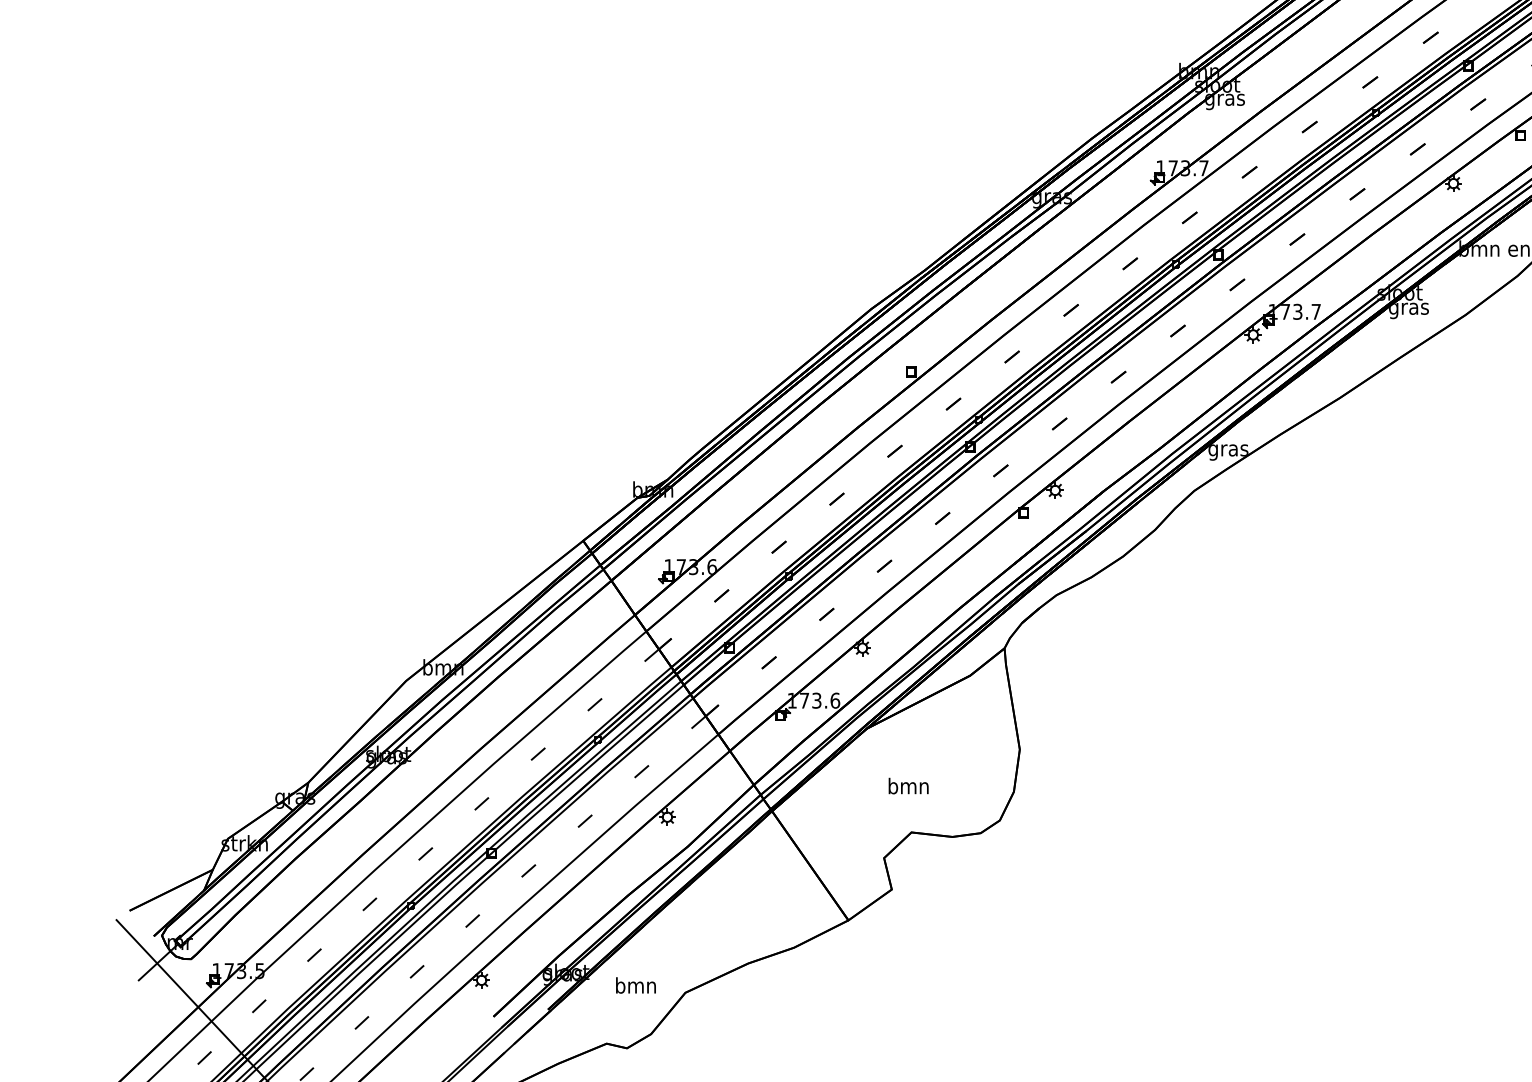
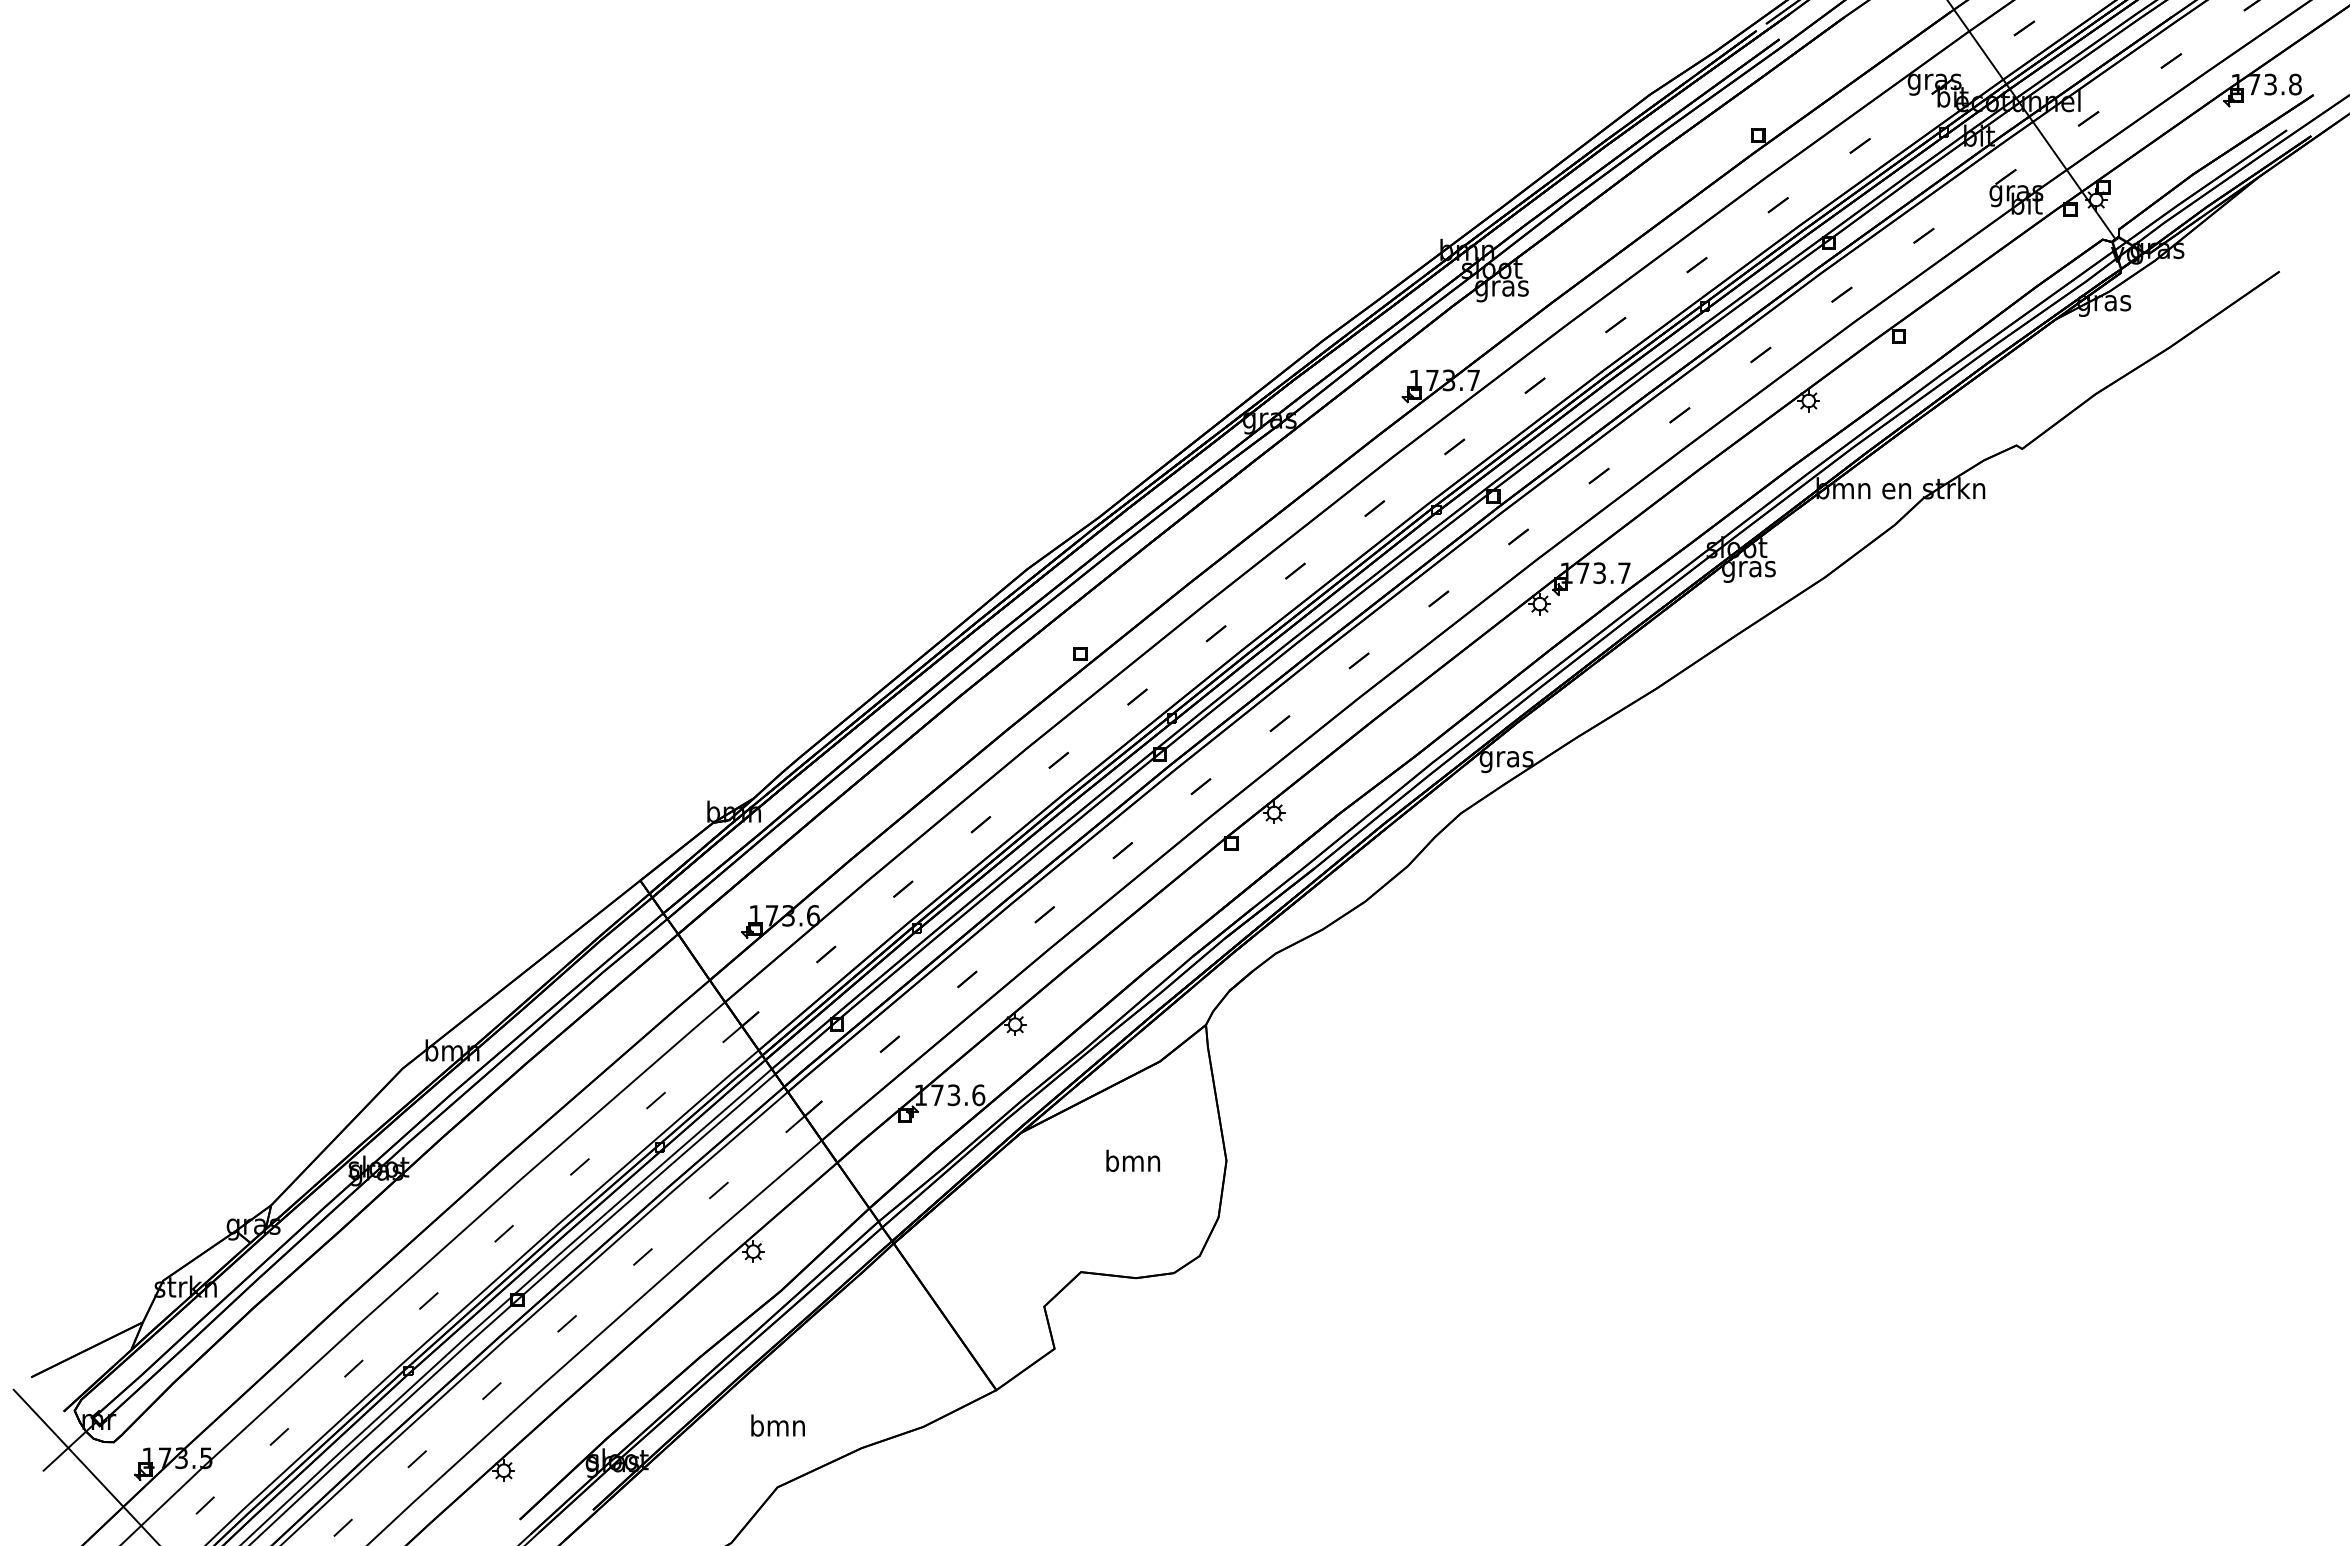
text: (908, 785) -> (1132, 1160), moved
text: (635, 985) -> (777, 1425), moved

